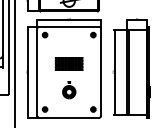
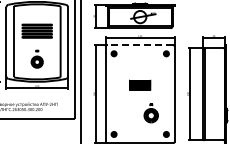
line: (69, 26) -> (140, 44), solid -> dashed
part: (68, 63) -> (139, 84), size x0.7
part: (68, 90) -> (150, 113), moved

